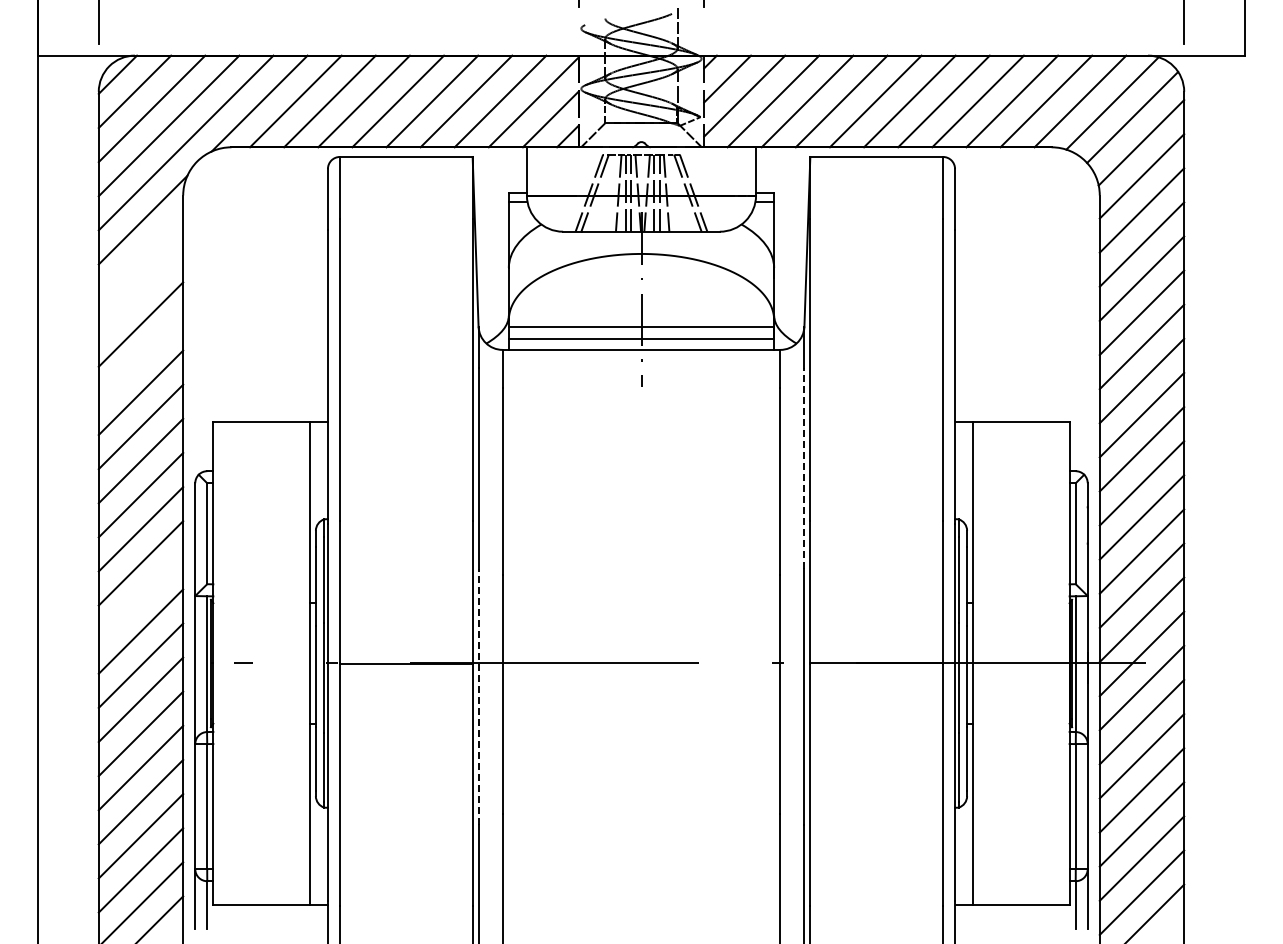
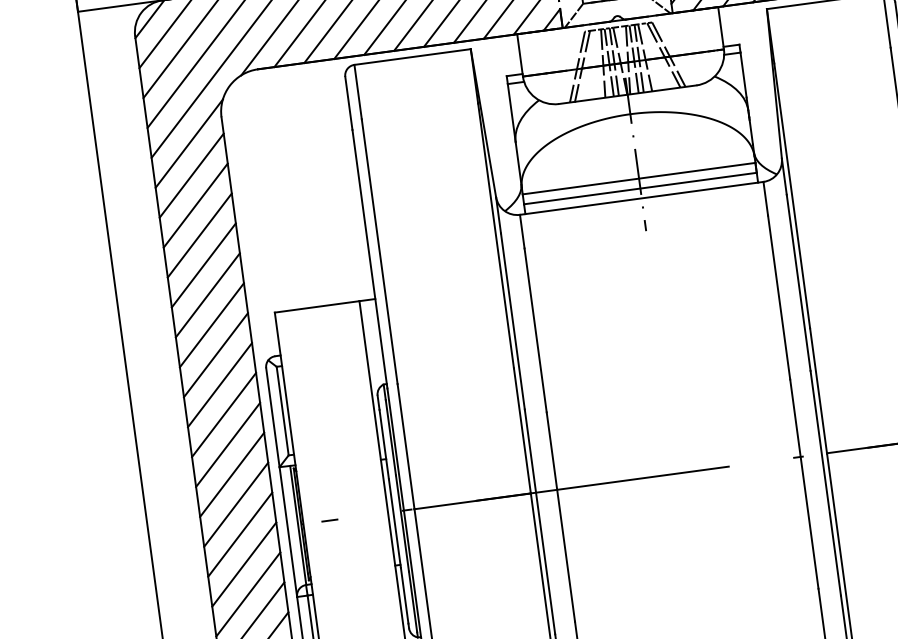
line: (140, 256) -> (191, 175), added
line: (140, 290) -> (195, 205), added
line: (140, 358) -> (203, 265), added
line: (804, 467) -> (798, 282), dashed -> solid
line: (140, 597) -> (231, 474), added
line: (478, 696) -> (539, 521), dashed -> solid

